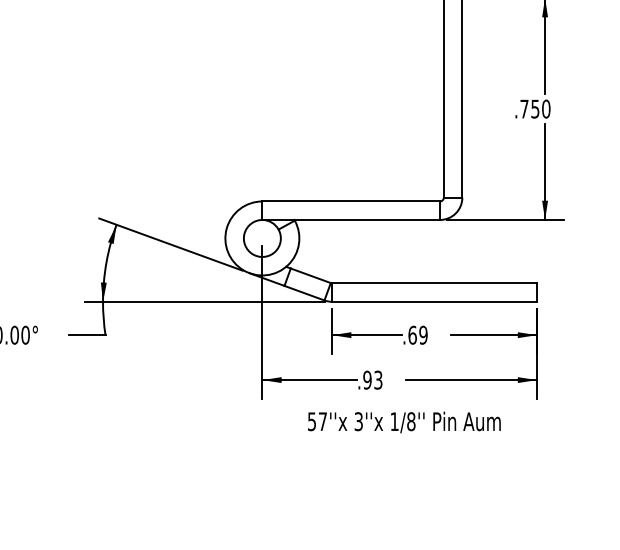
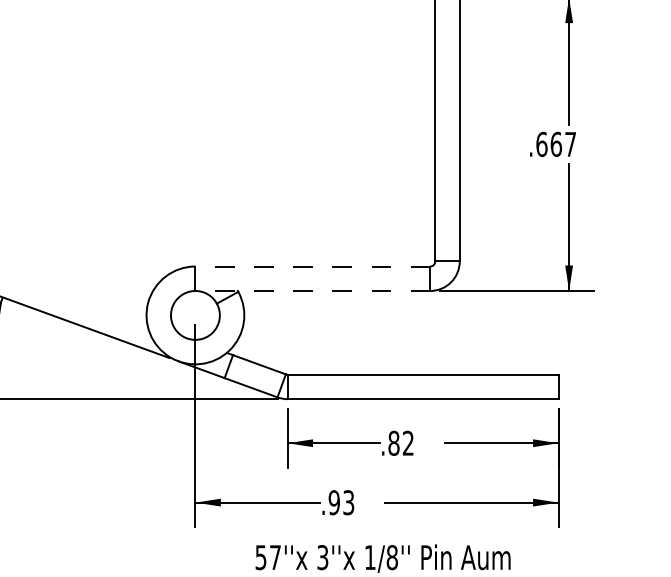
text: (535, 108) -> (556, 143), .750 -> .667
line: (351, 201) -> (313, 266), solid -> dashed
line: (351, 219) -> (313, 290), solid -> dashed
text: (417, 334) -> (400, 442), .69 -> .82

